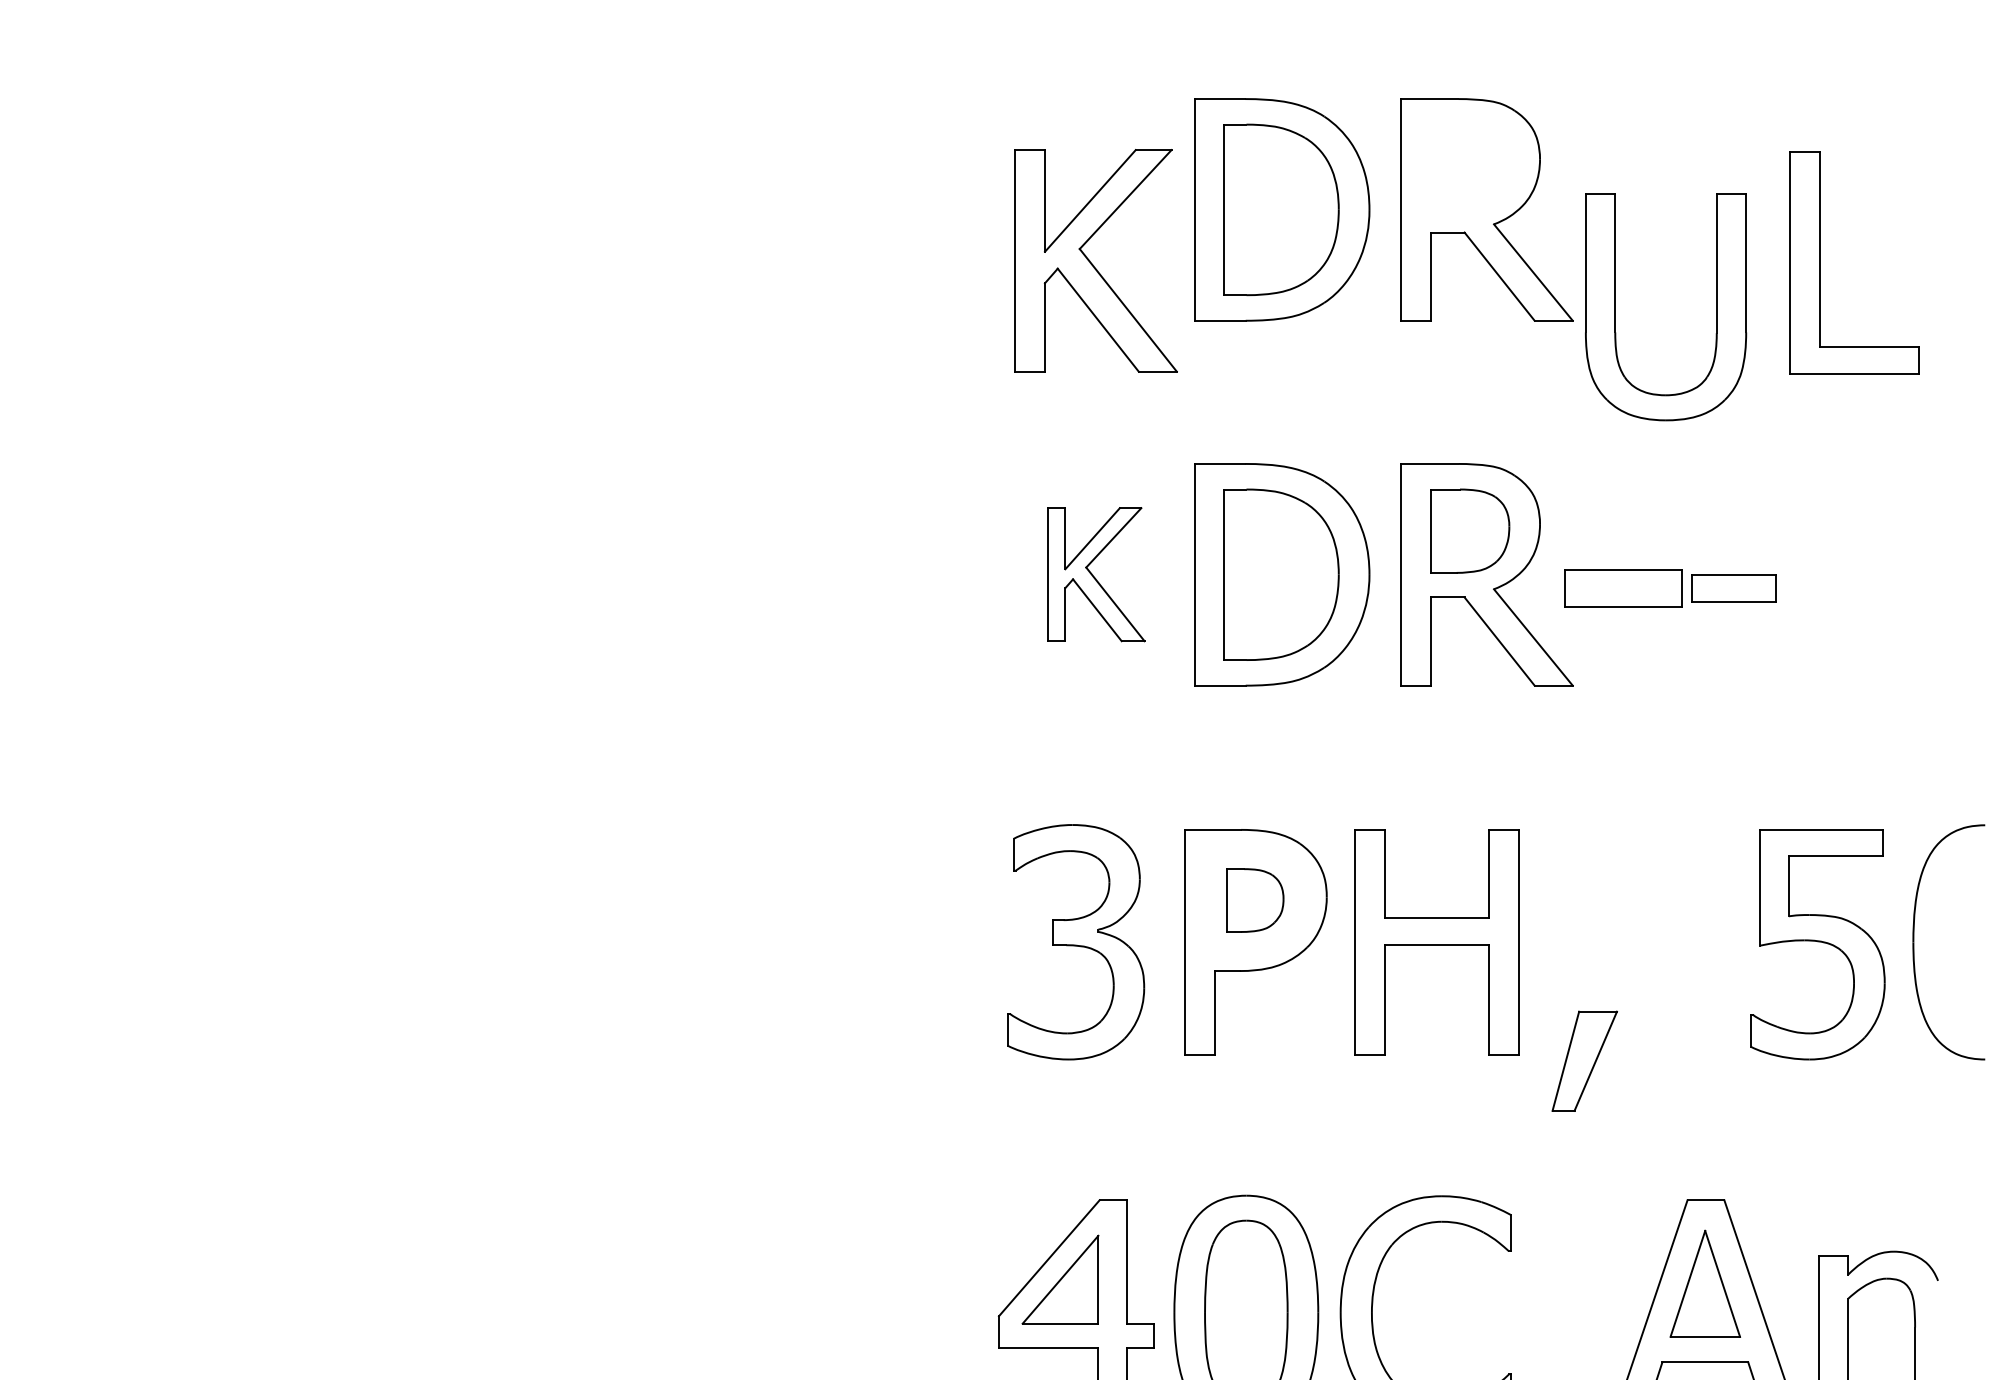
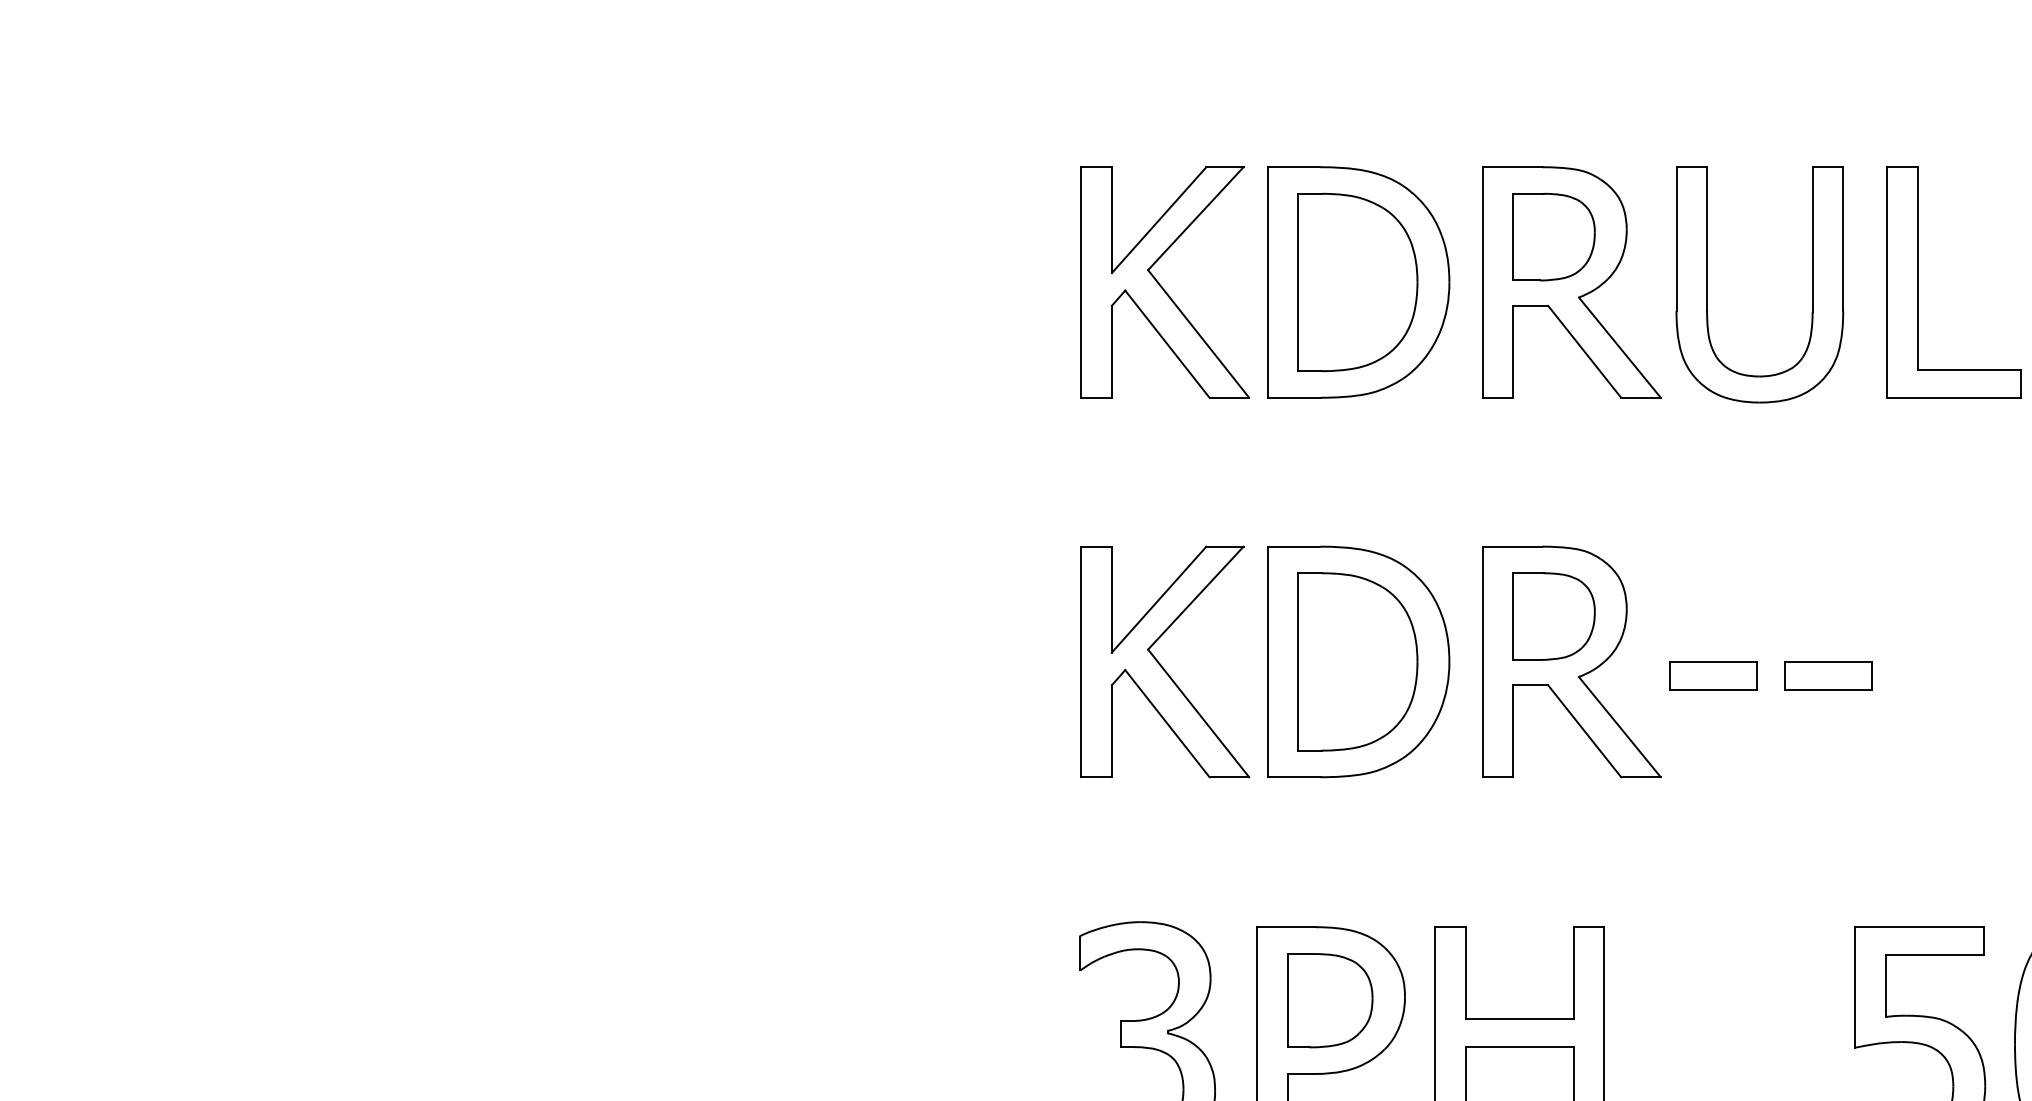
part: (1470, 165) -> (1554, 236), added
part: (1095, 260) -> (1164, 282), moved
part: (1820, 262) -> (1918, 282), moved
part: (1716, 307) -> (1812, 285), moved
part: (1095, 574) -> (1164, 661), size x1.67
part: (1622, 588) -> (1712, 676), size x0.71
part: (1255, 900) -> (1330, 1000), size x1.43

